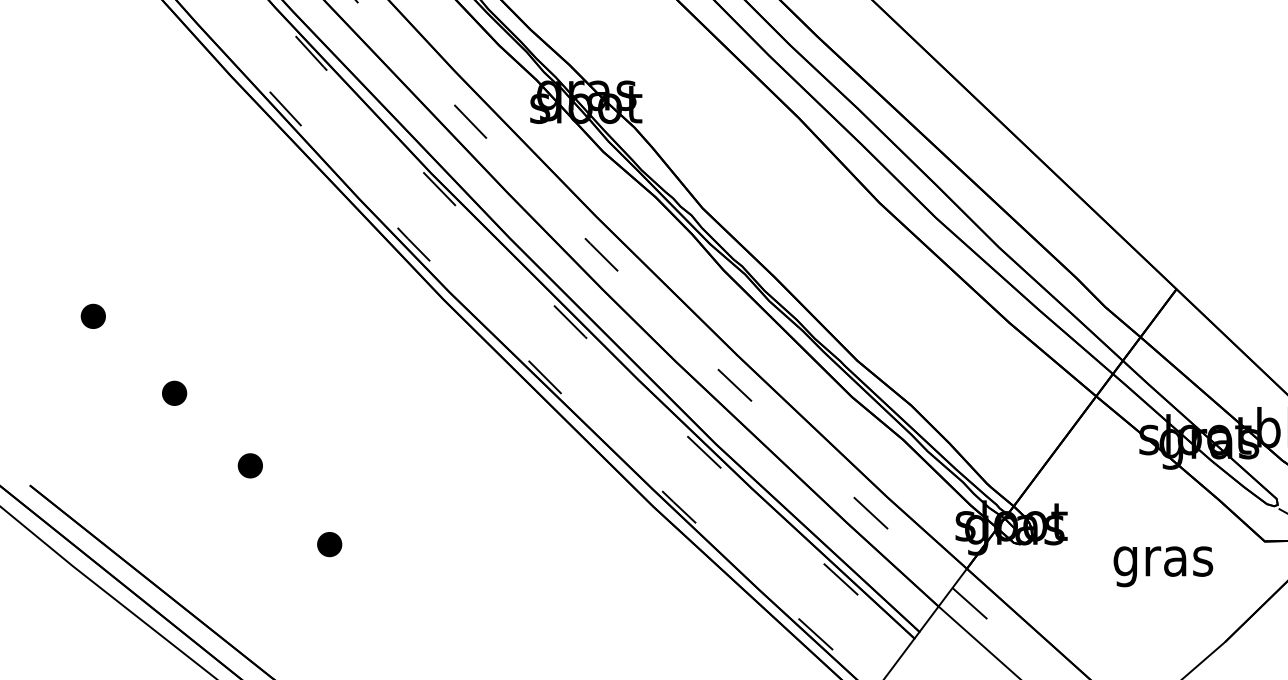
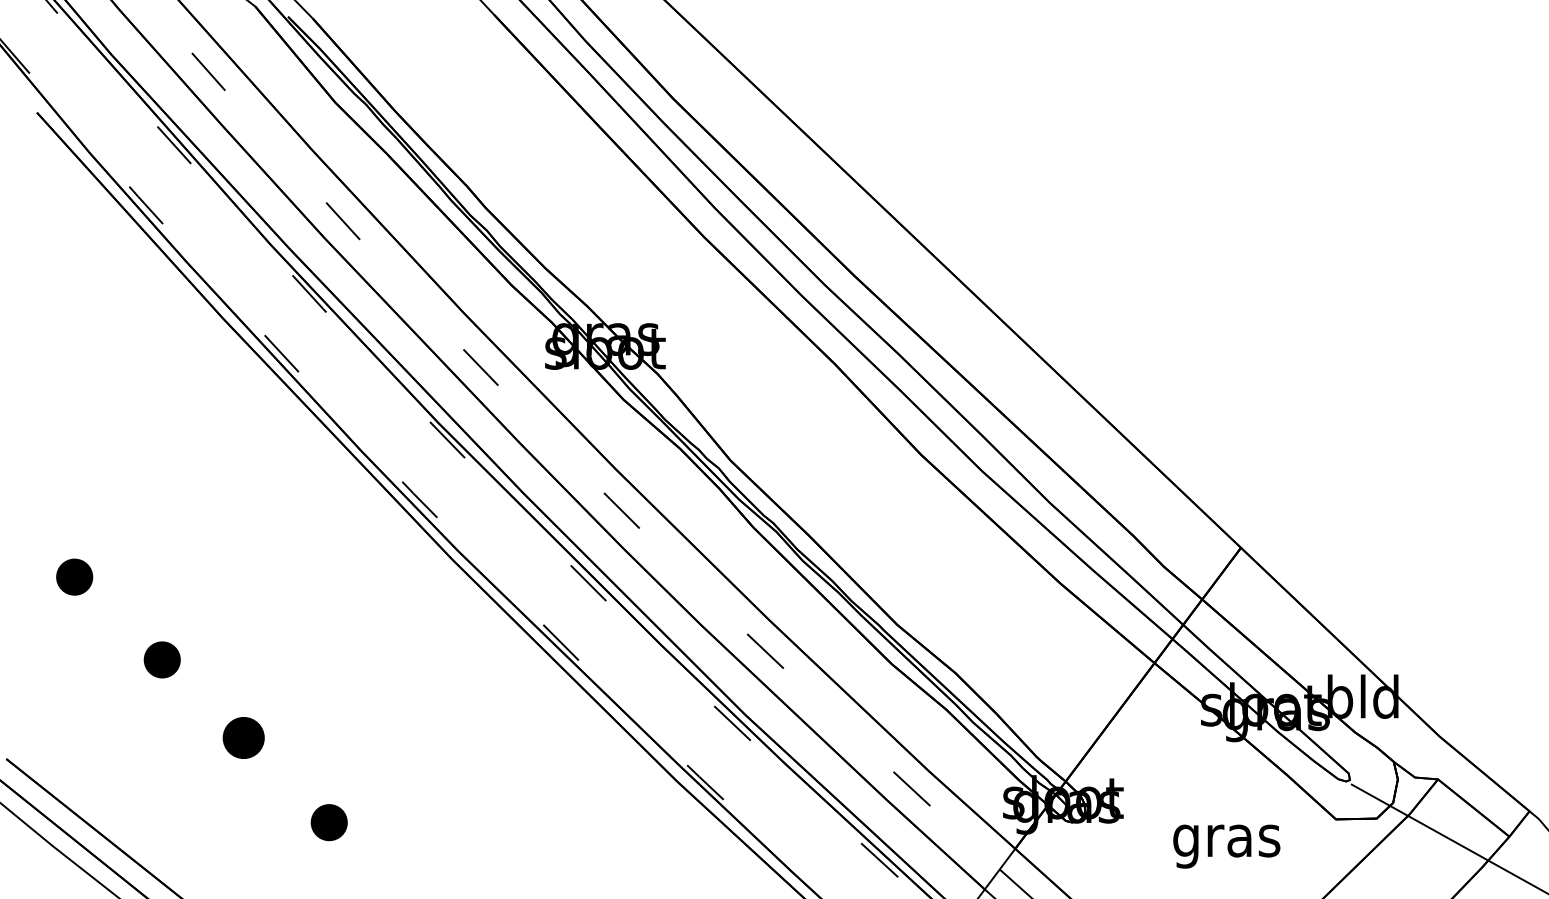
part: (93, 315) -> (74, 576), size x1.4
part: (173, 392) -> (161, 659), size x1.4
part: (250, 465) -> (243, 737), size x1.6
part: (329, 544) -> (328, 822), size x1.4

